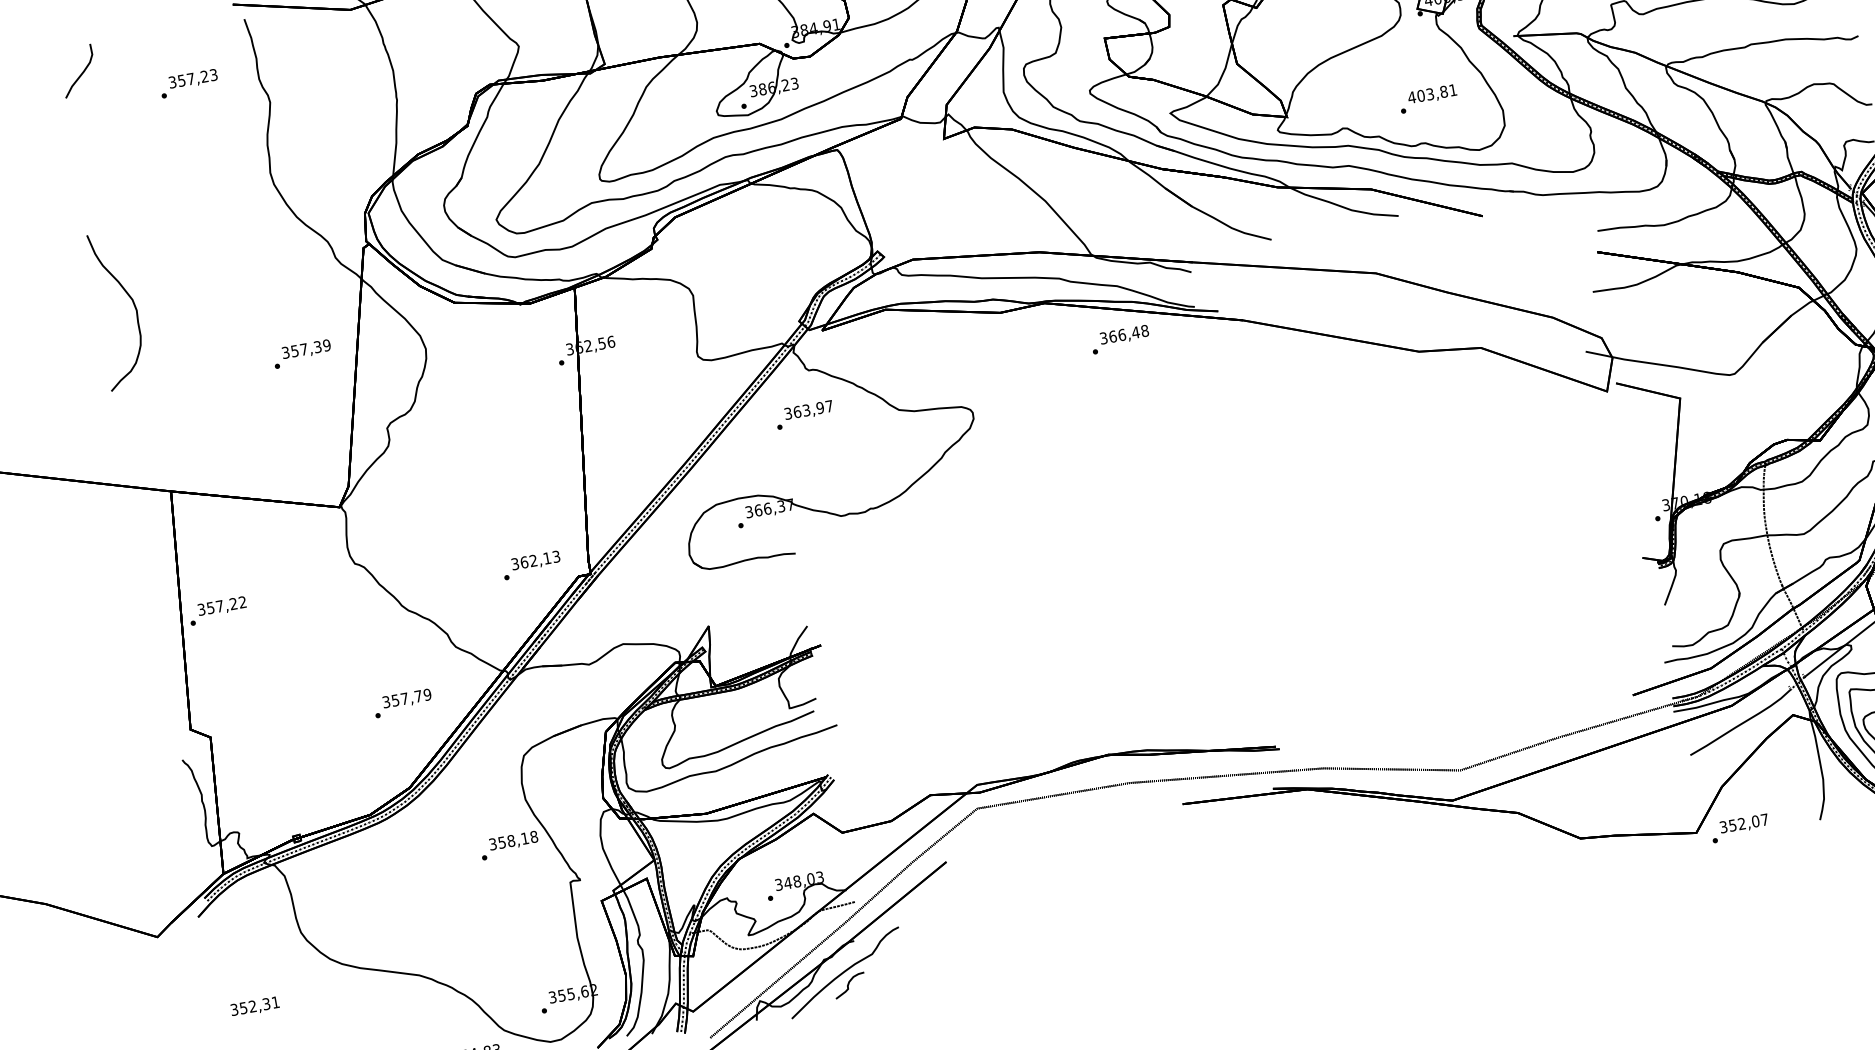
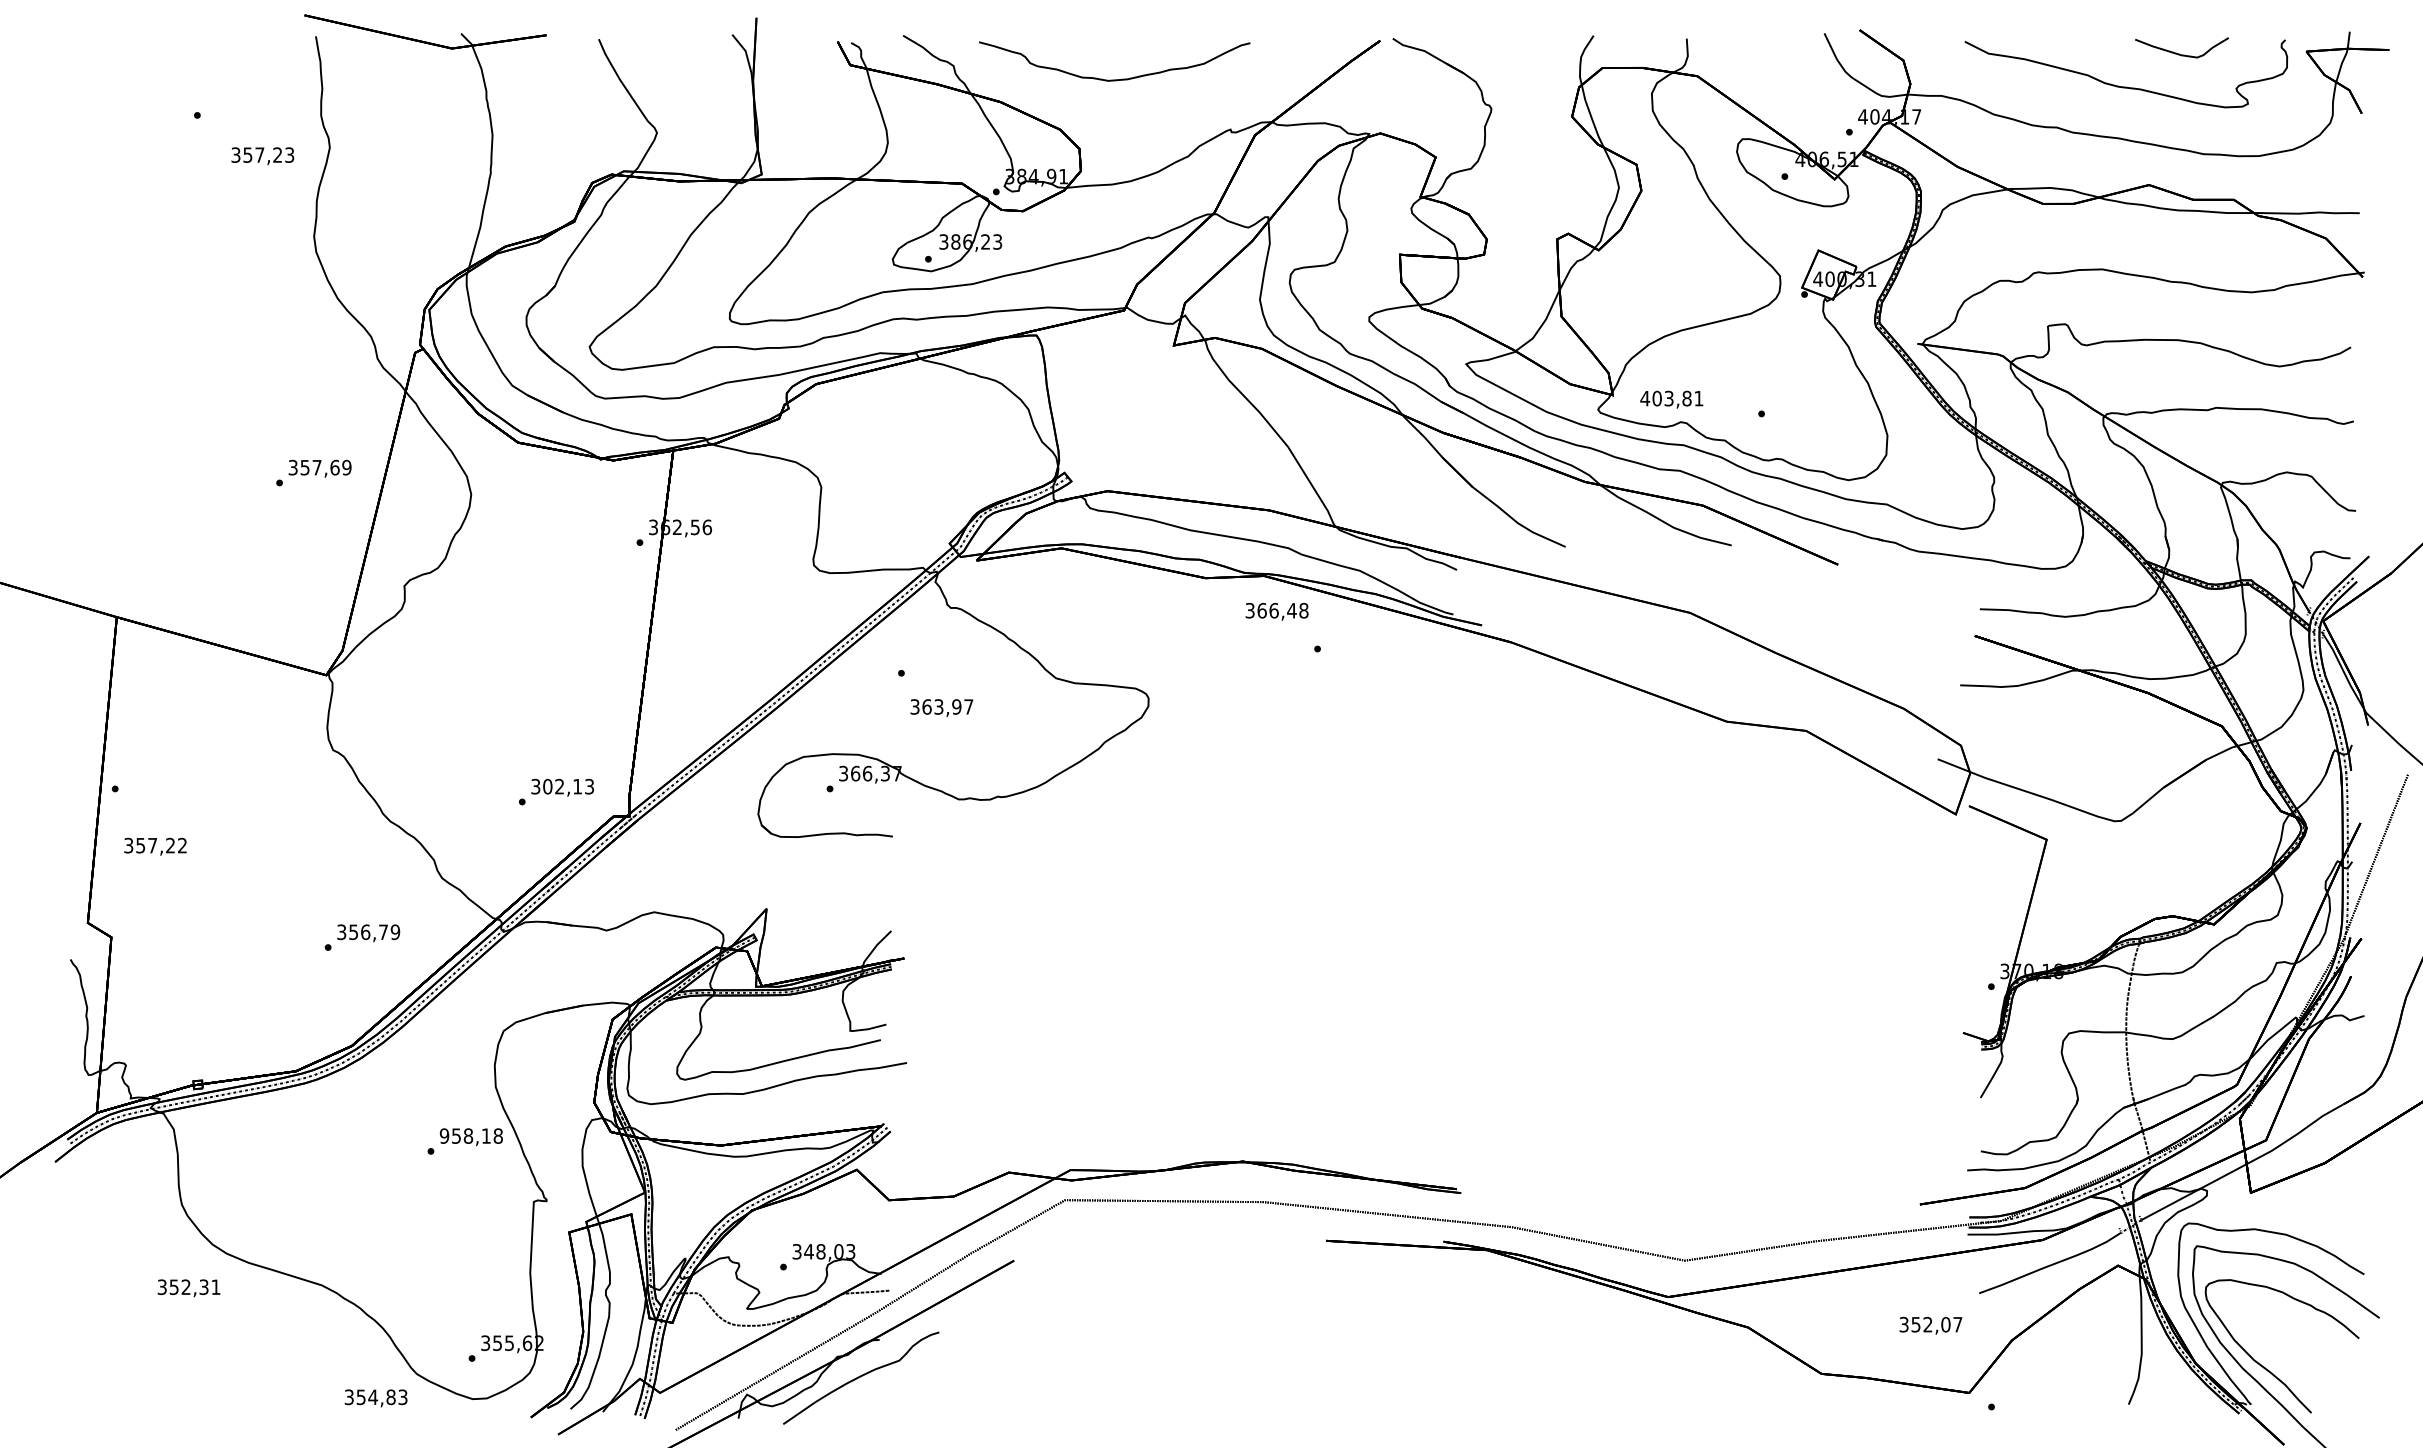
curve: (81, 72) -> (98, 67), removed
text: (193, 79) -> (262, 155), moved
text: (1432, 94) -> (1671, 399), moved
curve: (133, 305) -> (111, 373), removed
text: (1124, 335) -> (1276, 611), moved
text: (317, 346) -> (334, 467), 357,39 -> 357,69
text: (808, 410) -> (941, 707), moved
text: (524, 562) -> (547, 786), 362,13 -> 302,13
text: (222, 606) -> (155, 846), moved
text: (404, 699) -> (365, 932), 357,79 -> 356,79
text: (1743, 824) -> (1930, 1325), moved
text: (492, 843) -> (444, 1135), 358,18 -> 958,18
curve: (848, 985) -> (862, 1395), removed
text: (254, 1007) -> (188, 1288), moved

